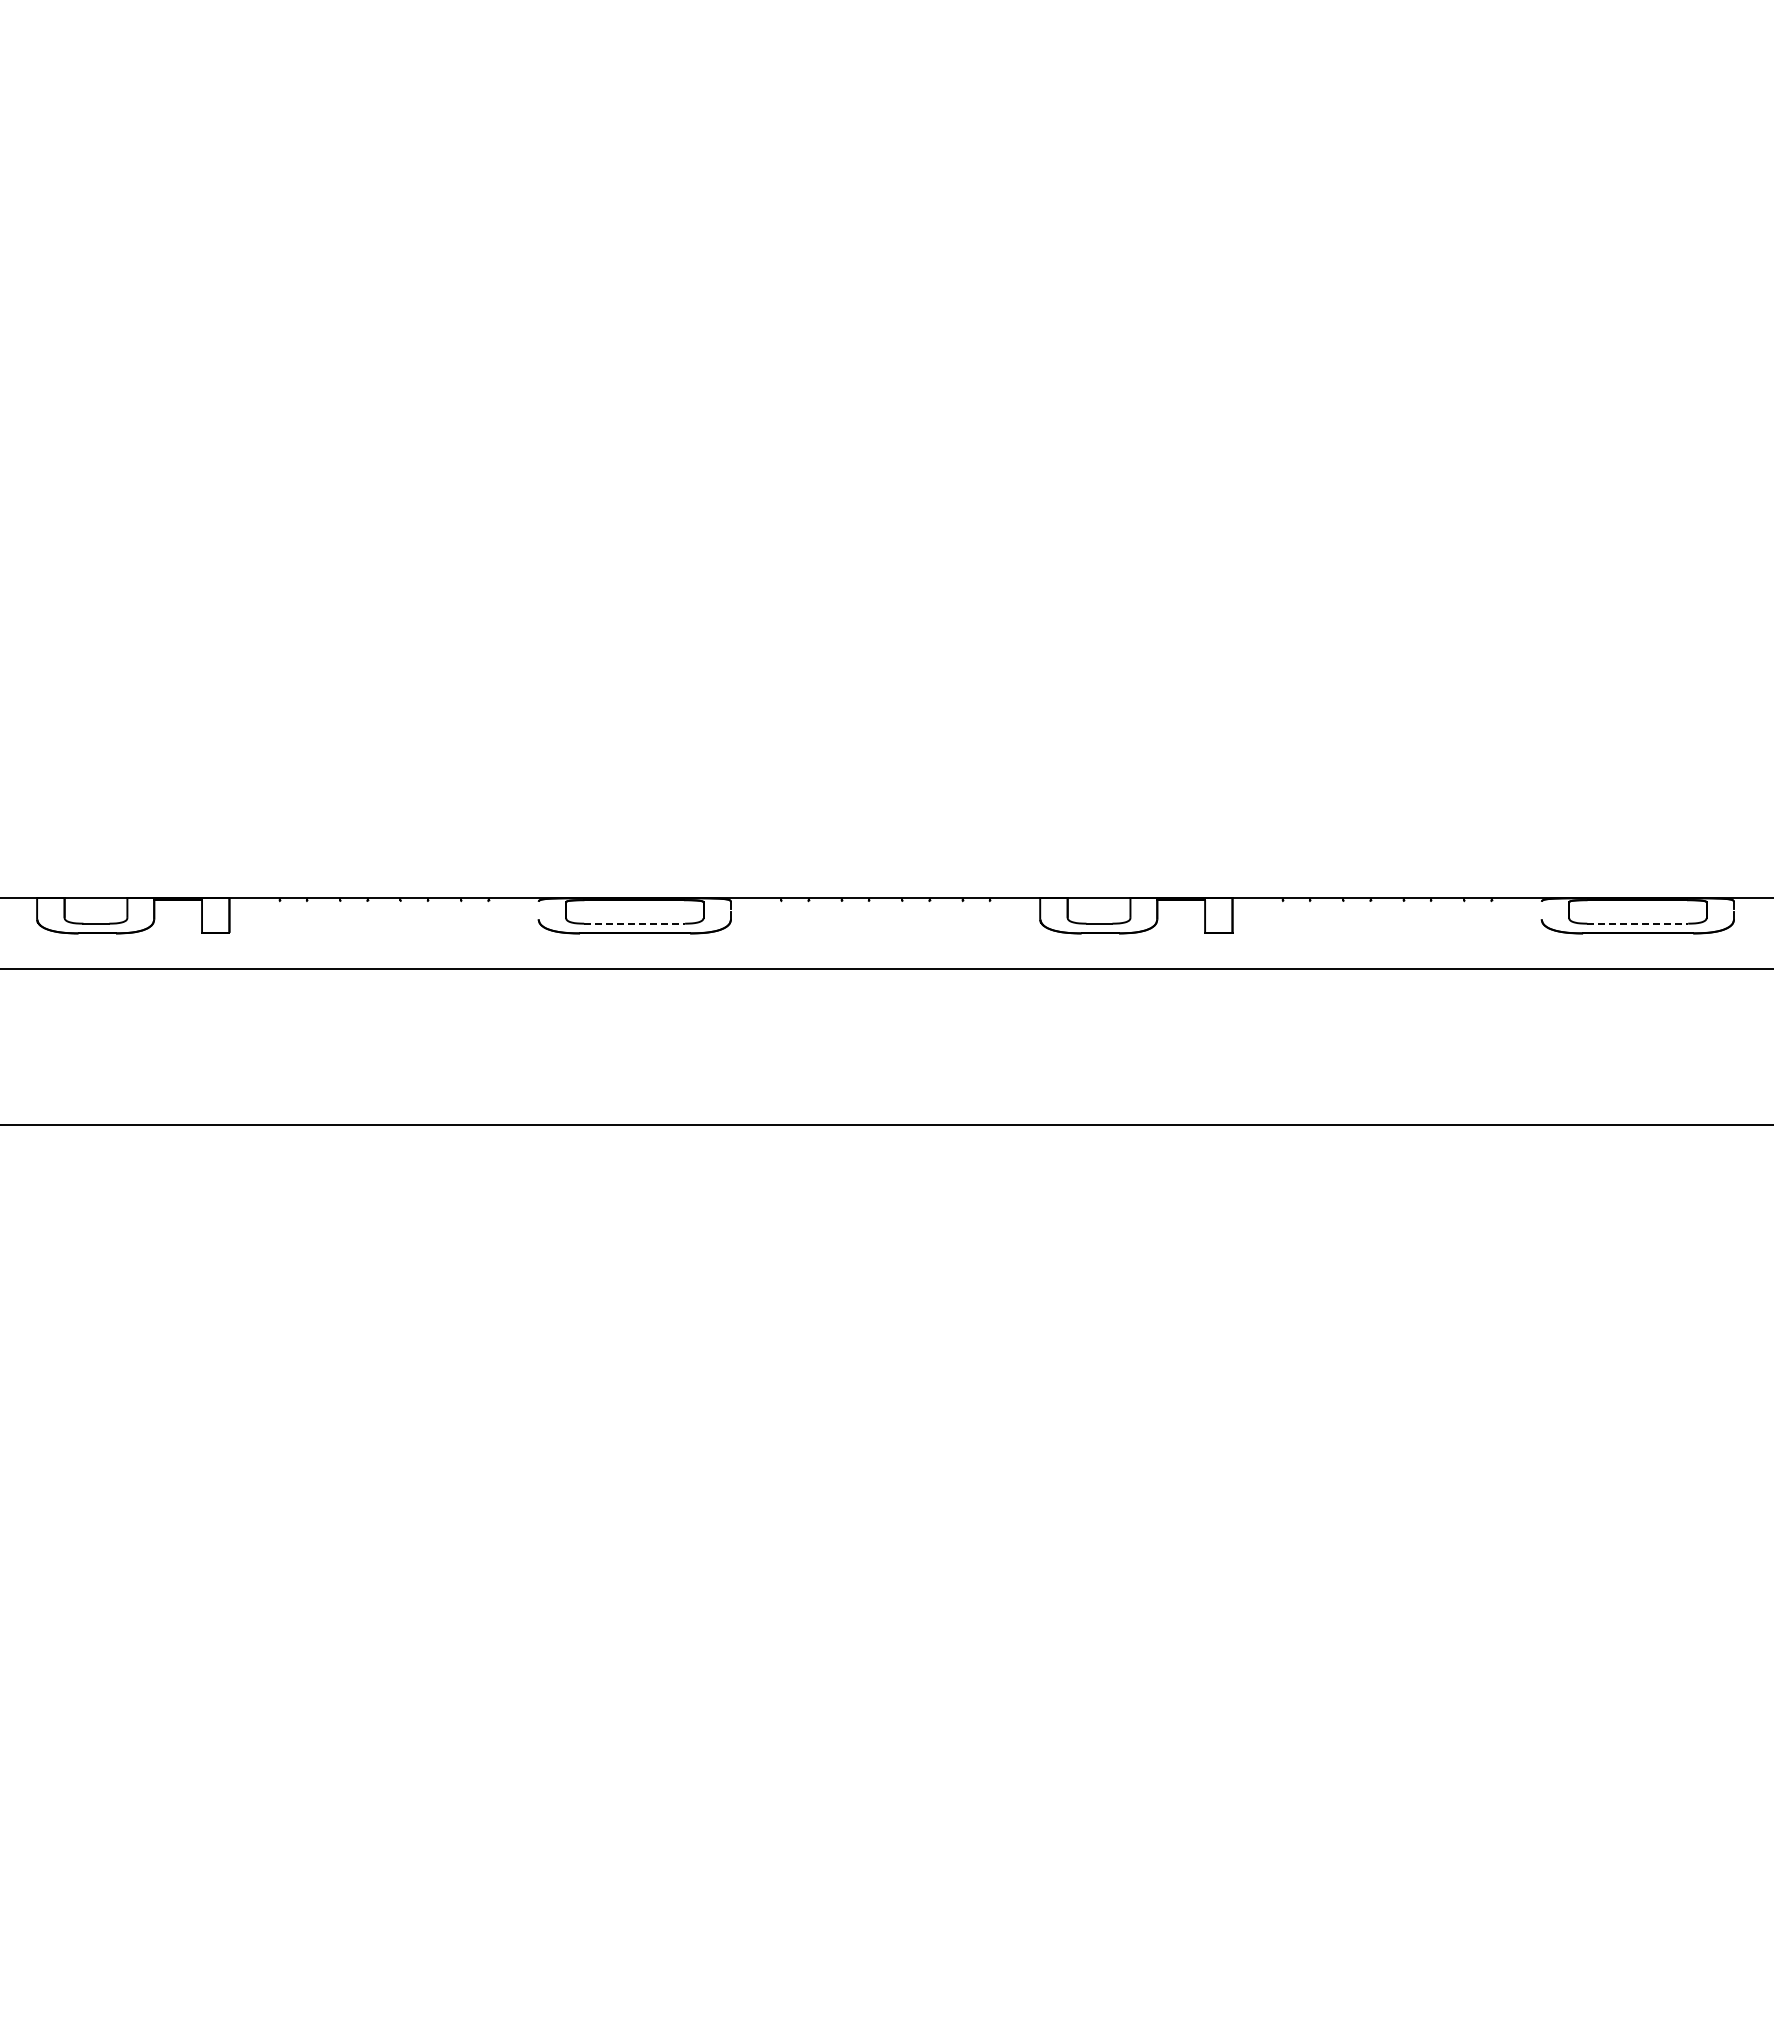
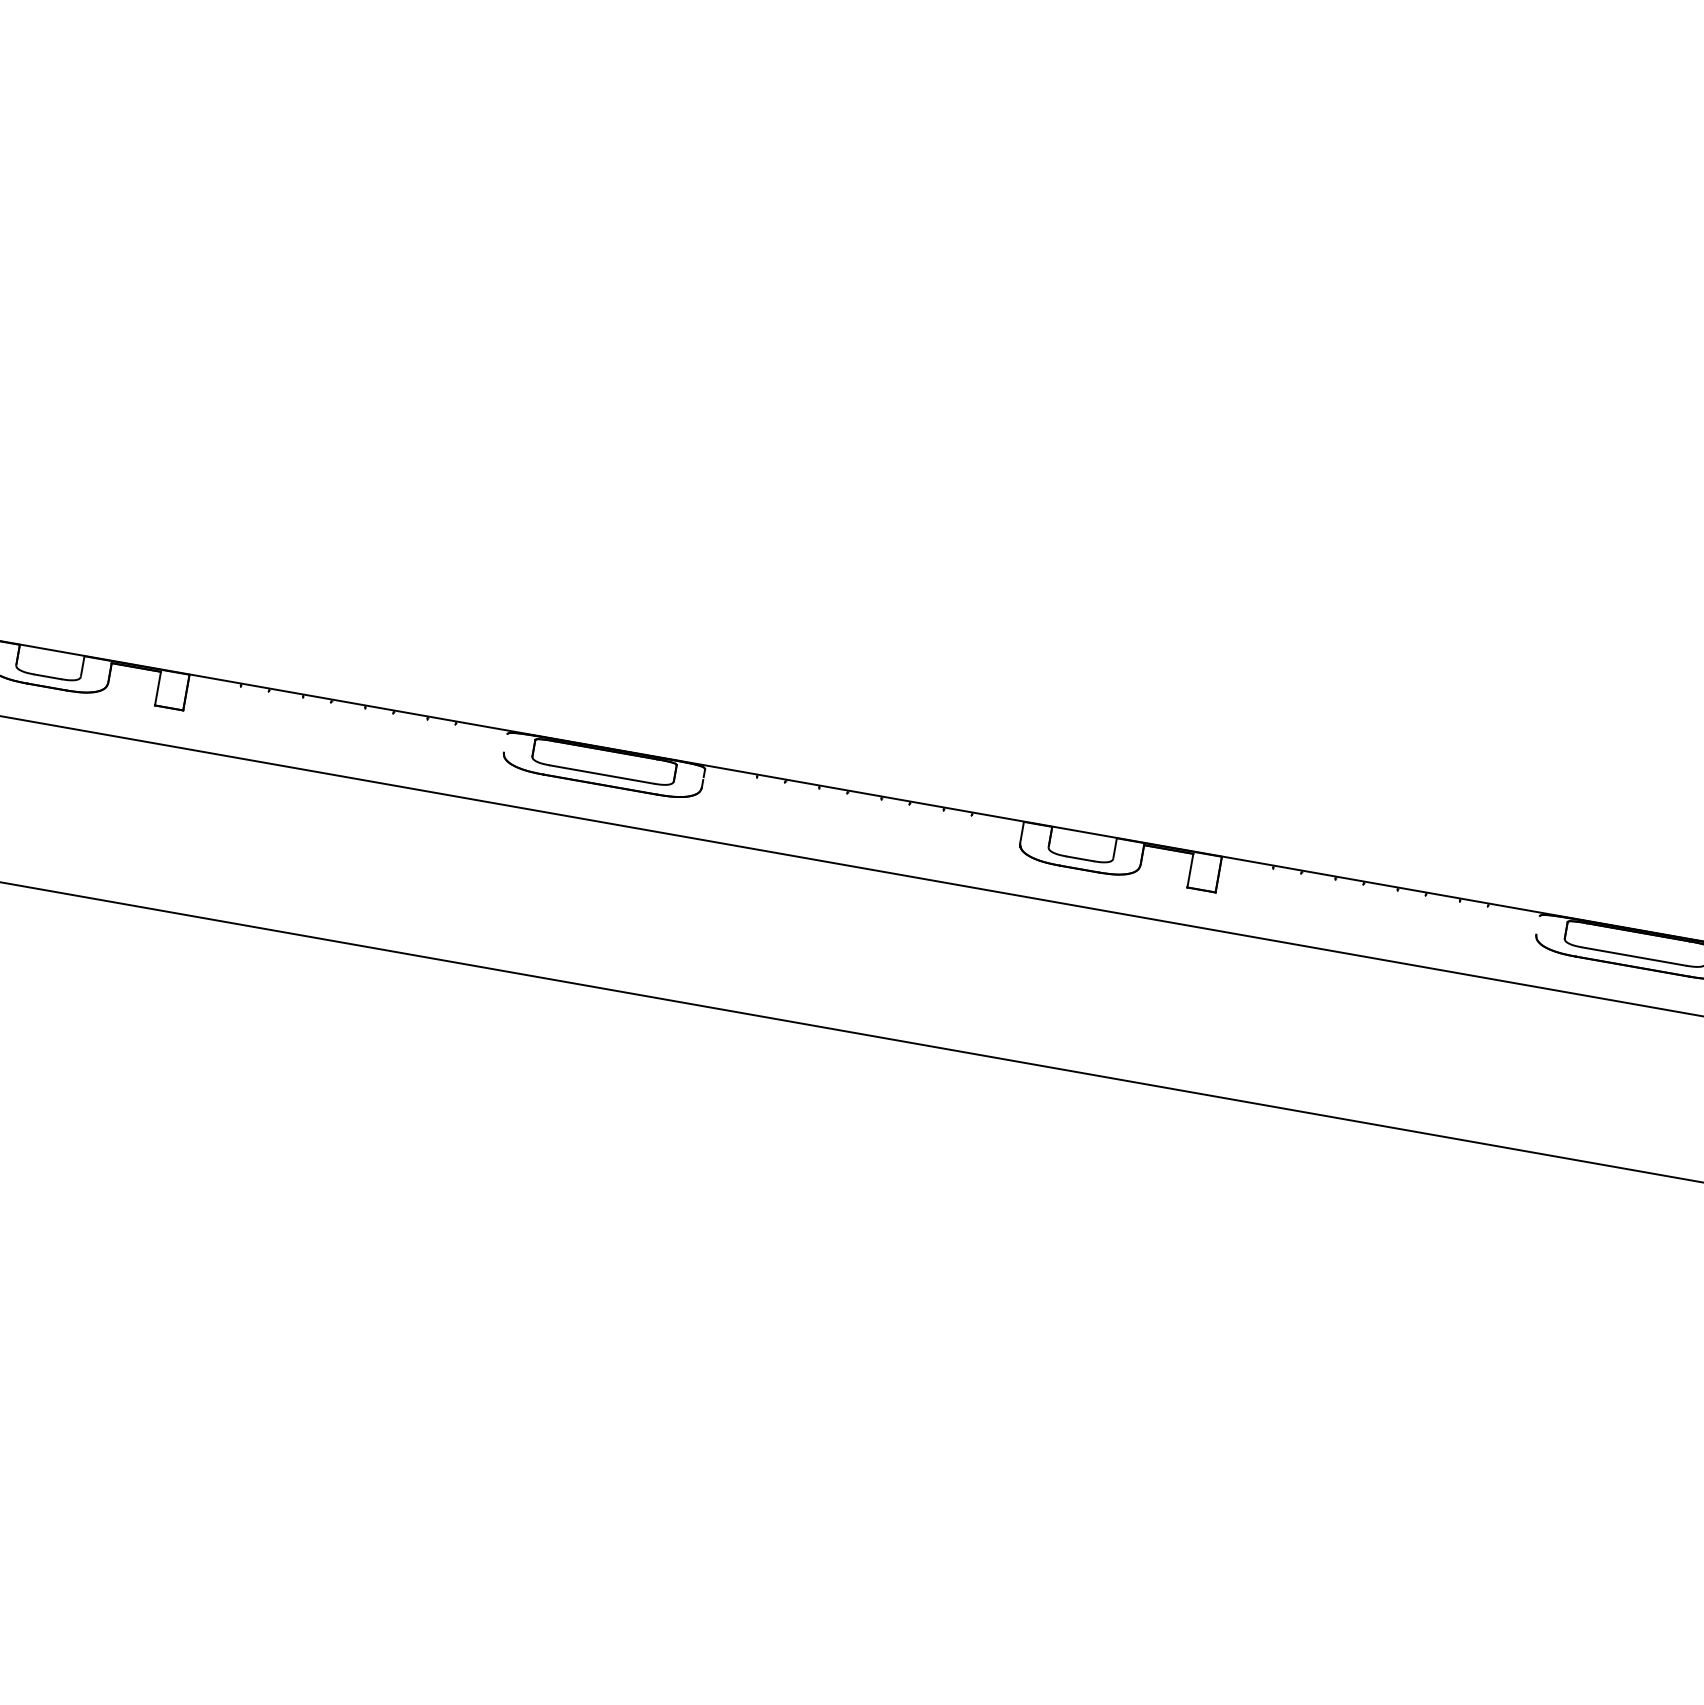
line: (635, 923) -> (602, 774), dashed -> solid
line: (1638, 923) -> (1635, 956), dashed -> solid

